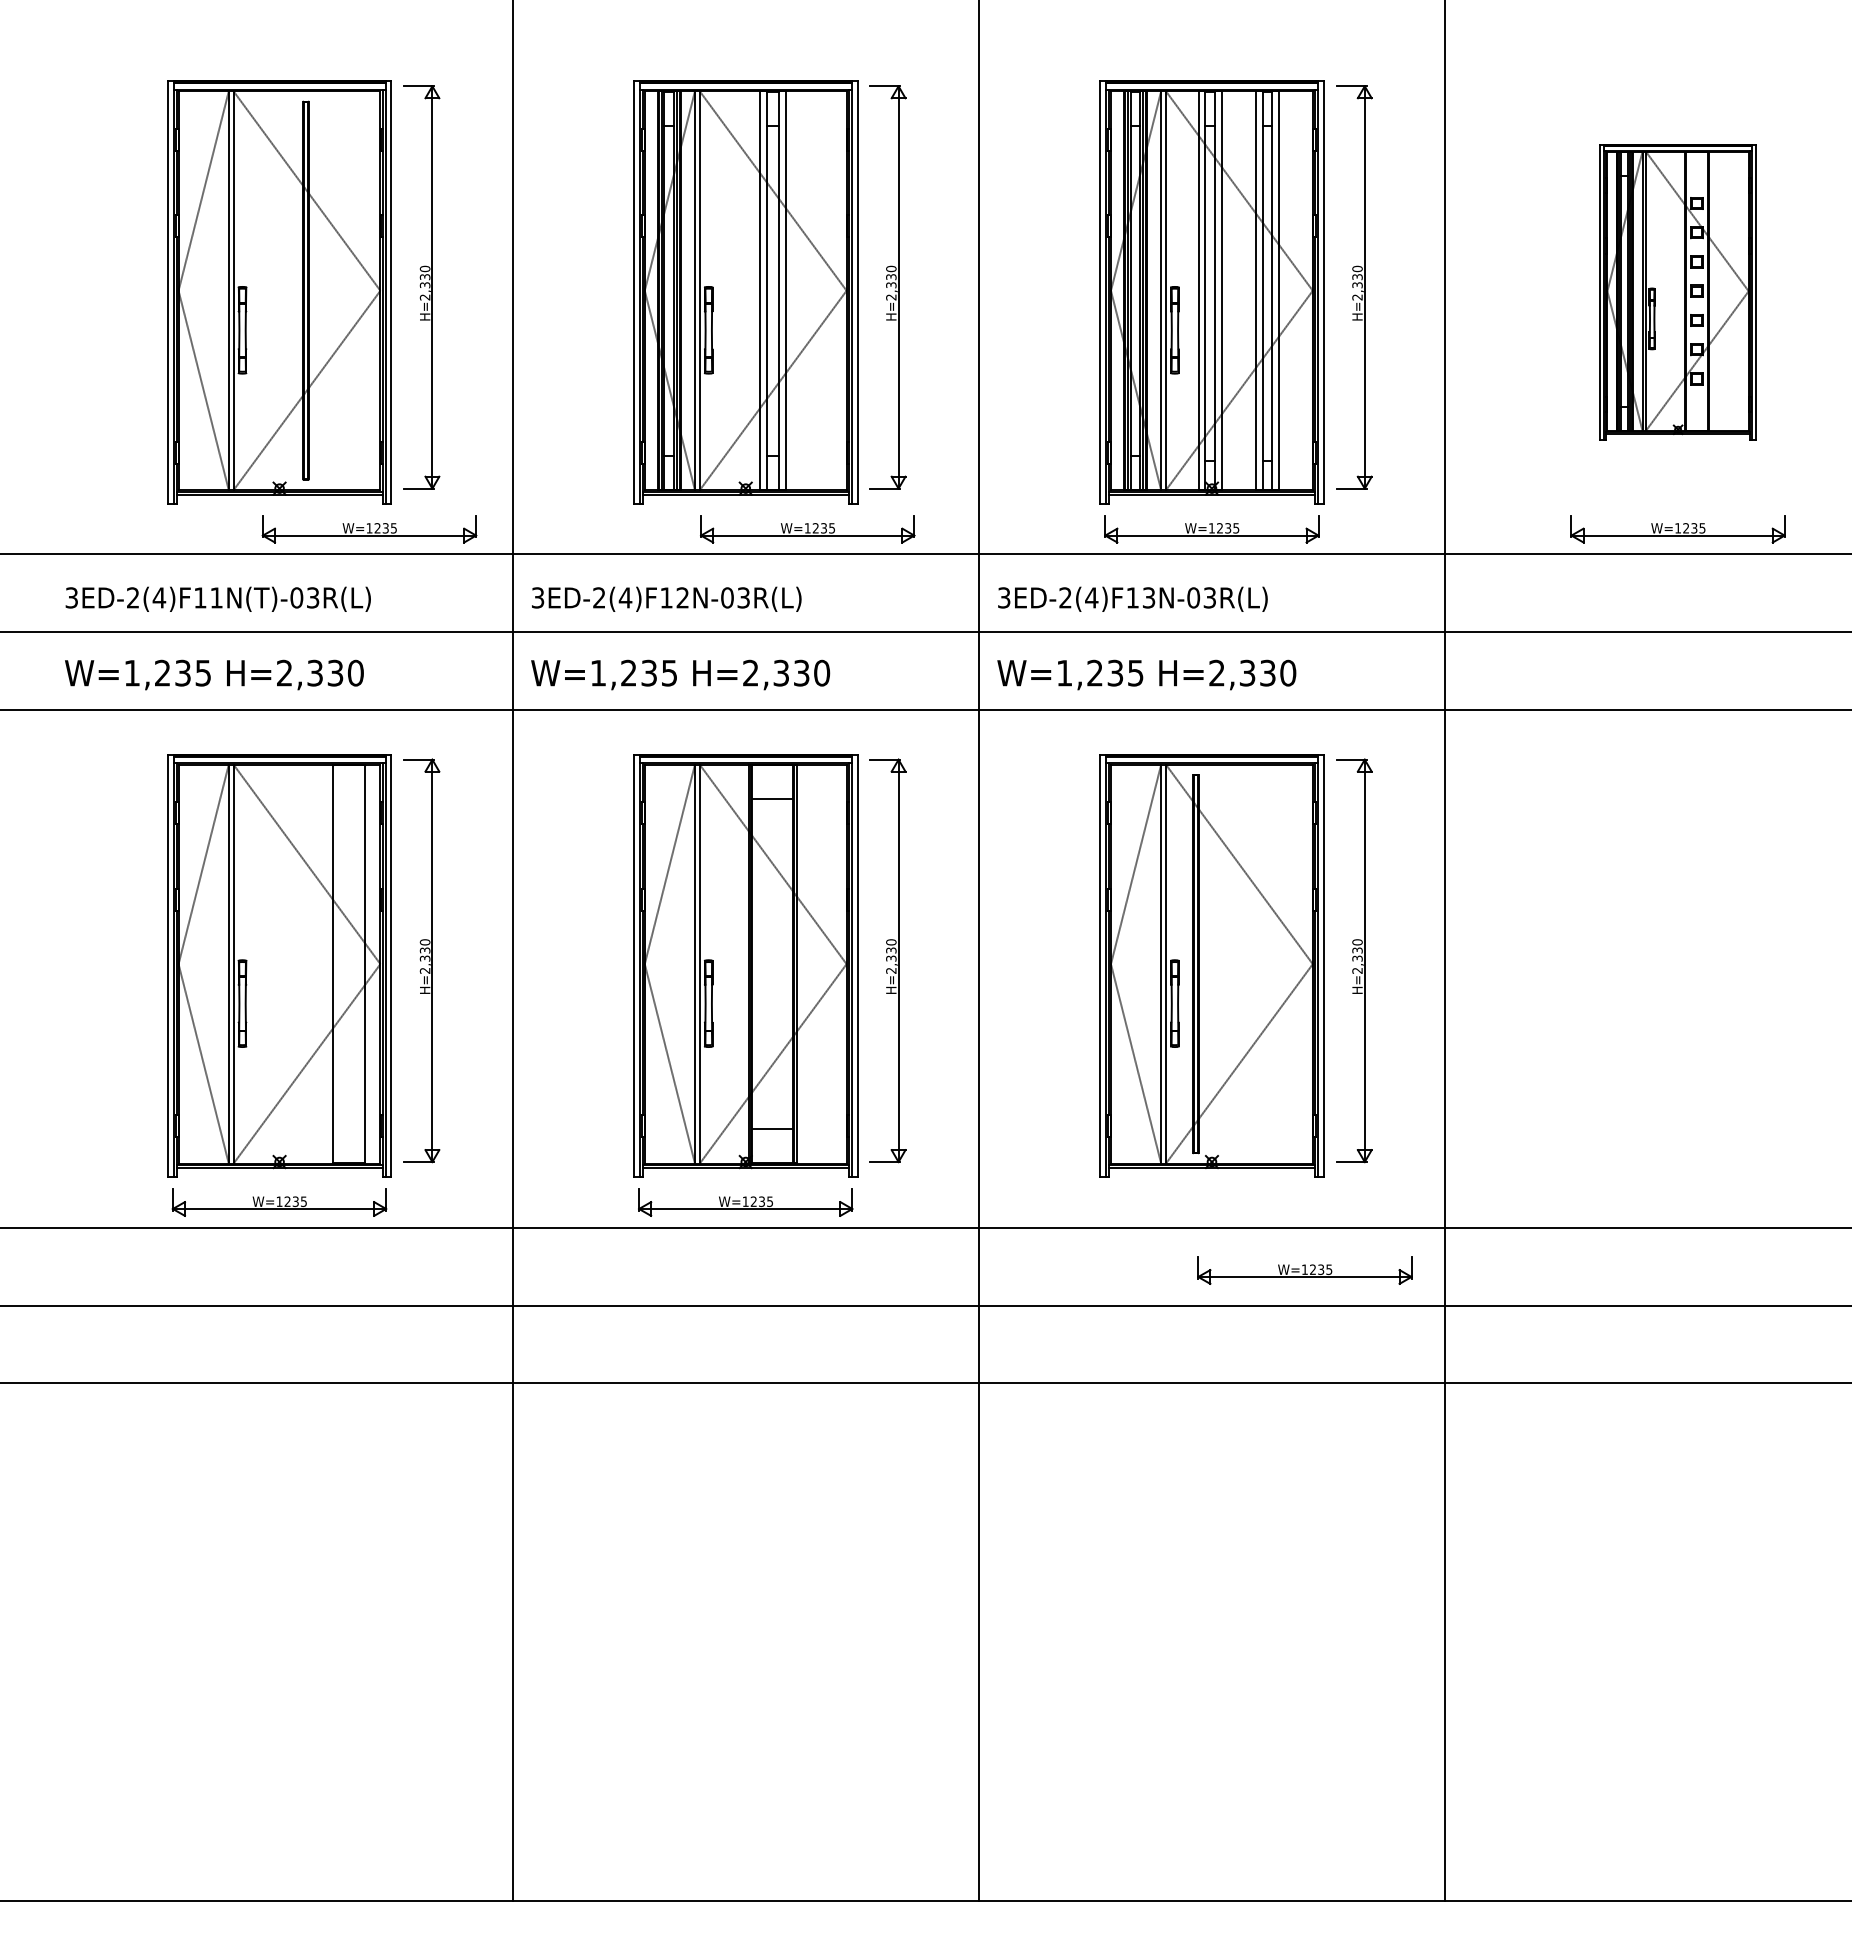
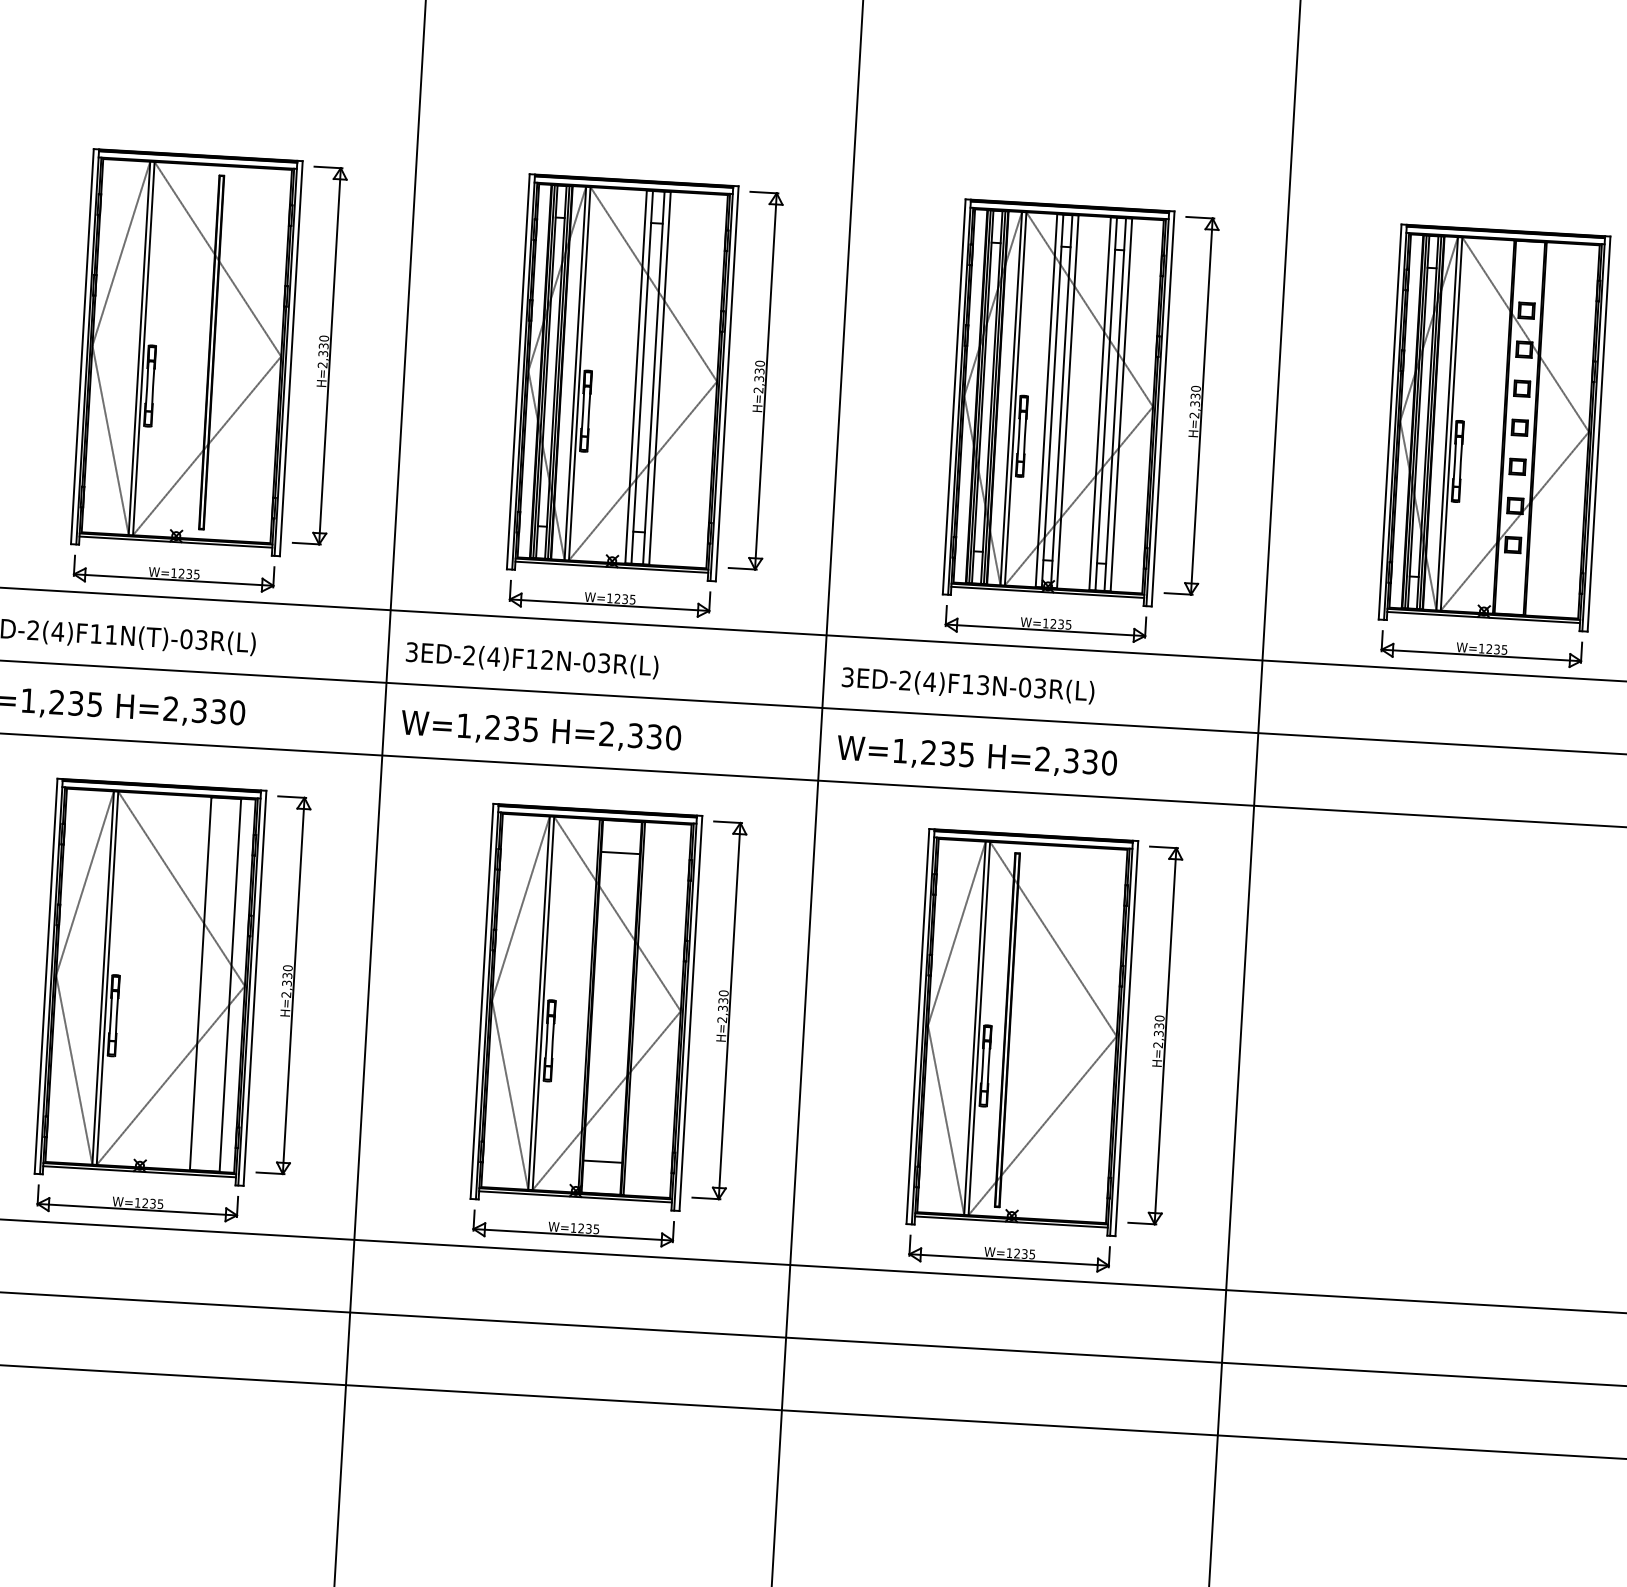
part: (1677, 292) -> (1493, 428), size x1.43
part: (369, 529) -> (173, 574), moved
part: (807, 529) -> (609, 599), moved
part: (1304, 1270) -> (1009, 1253), moved

